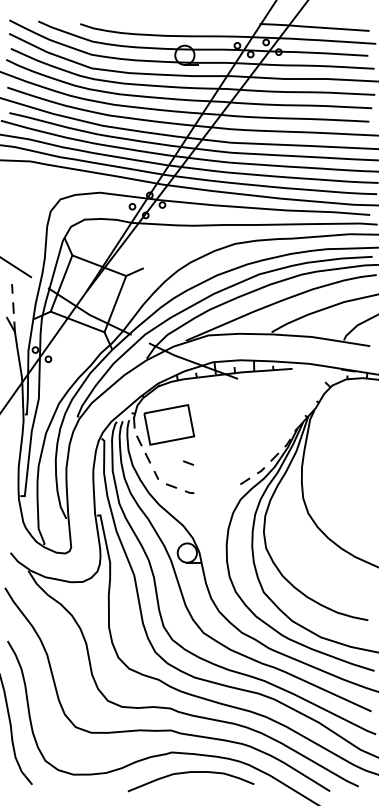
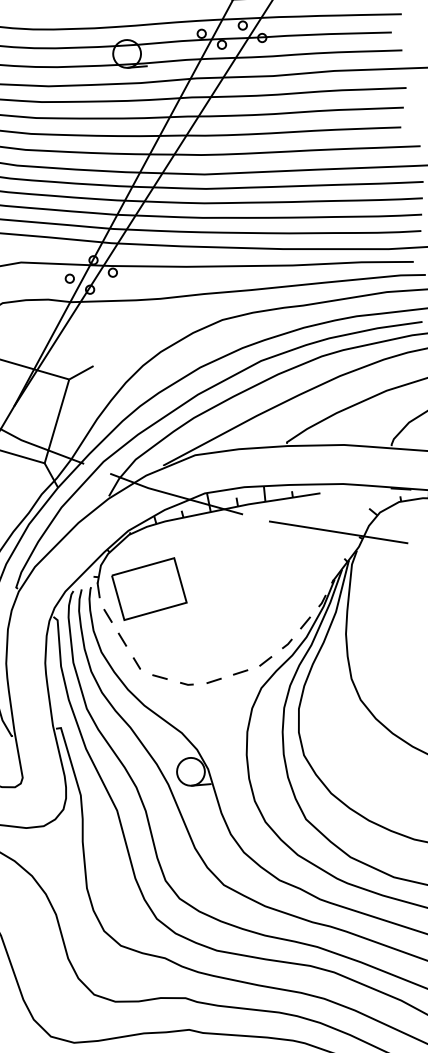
line: (302, 396) -> (338, 531), added
line: (188, 462) -> (181, 641), removed
part: (217, 489) -> (226, 676), added

